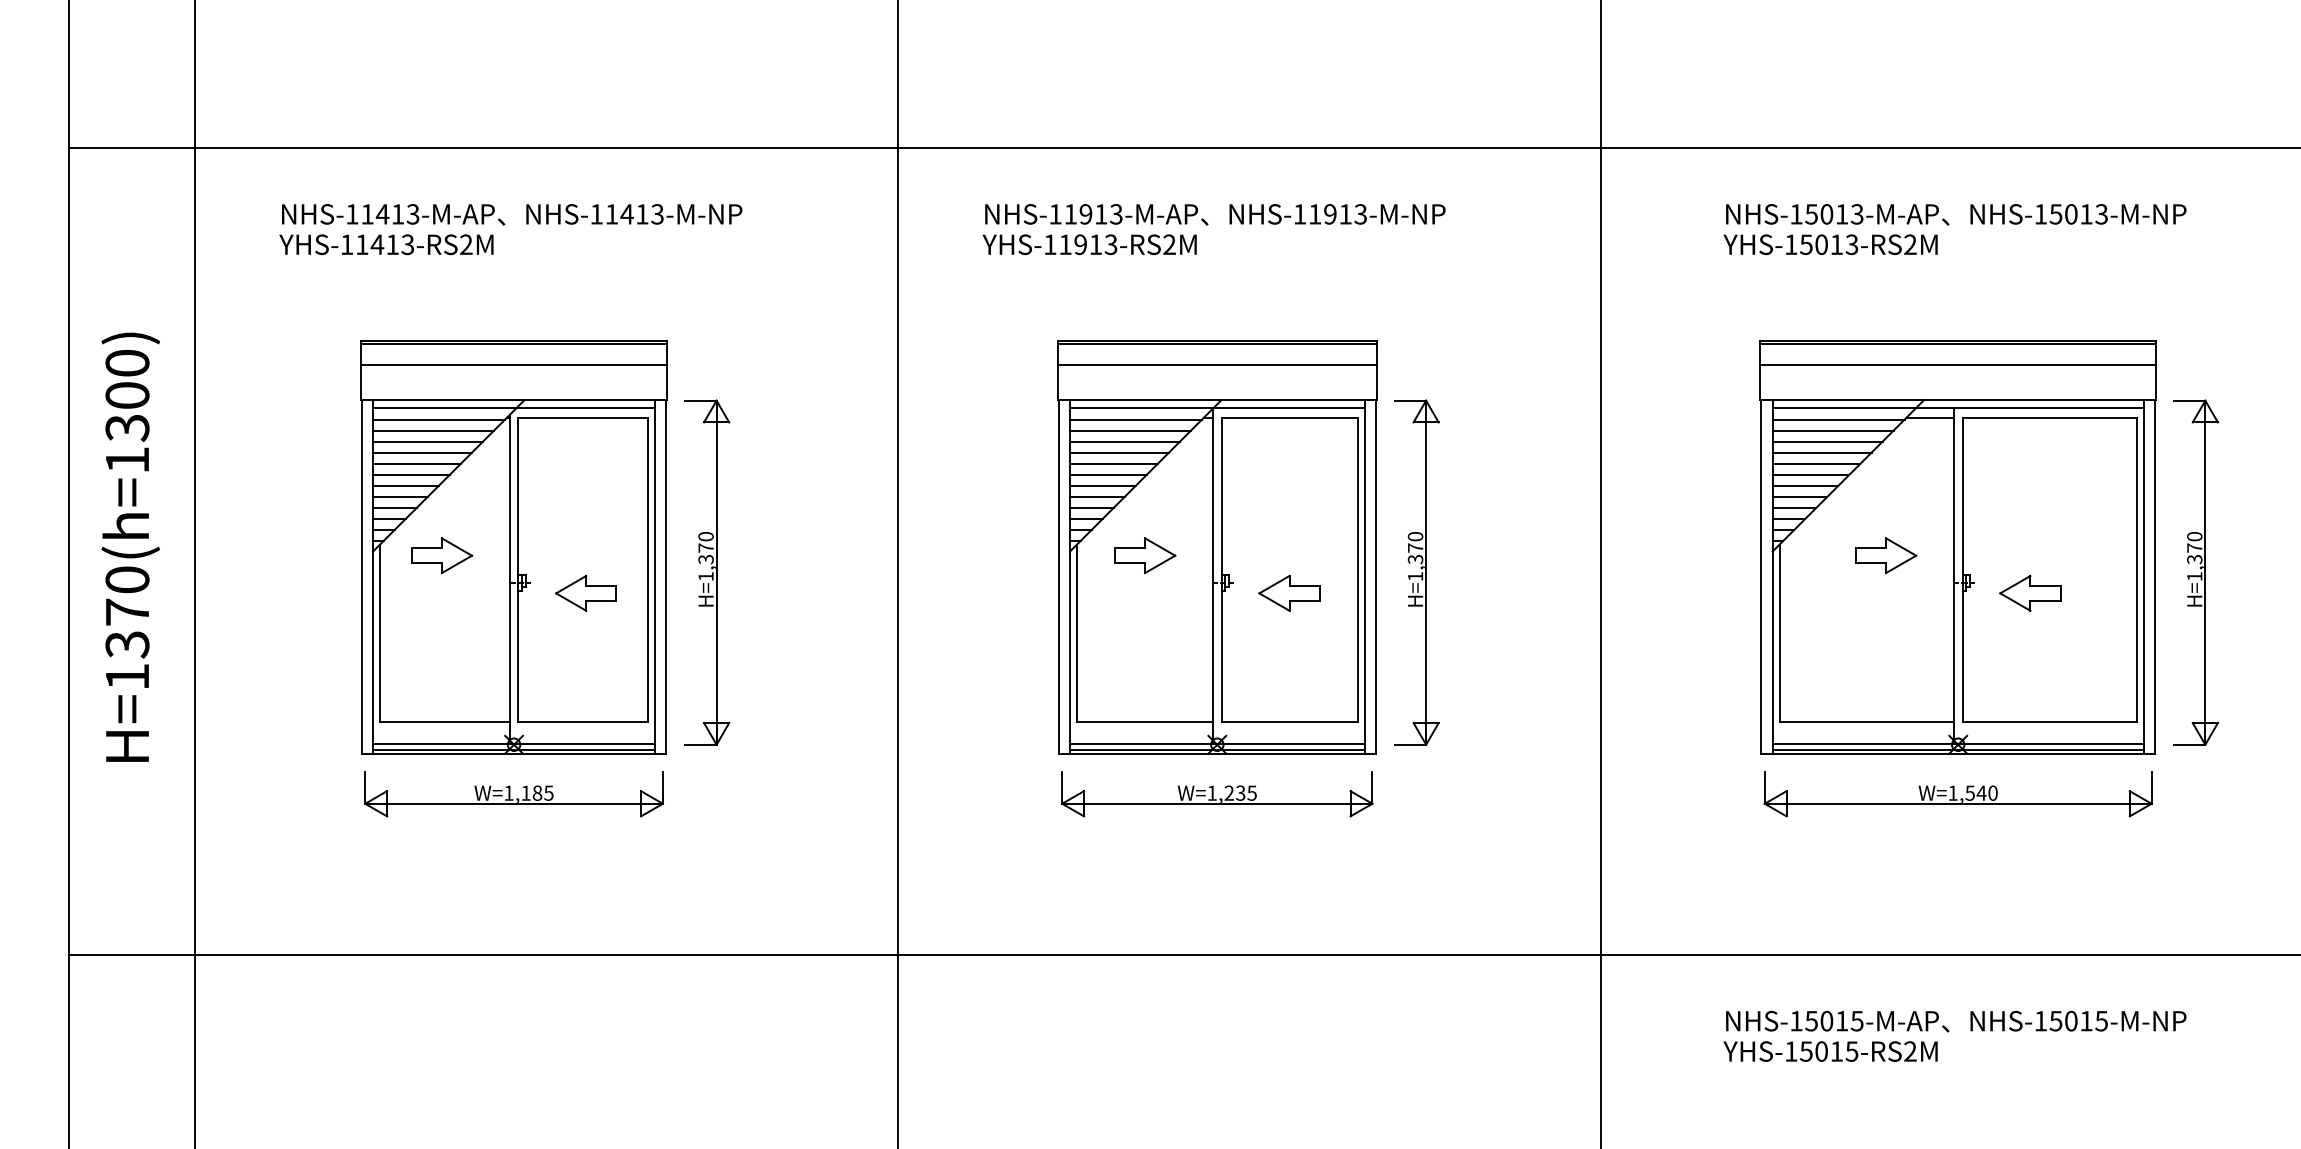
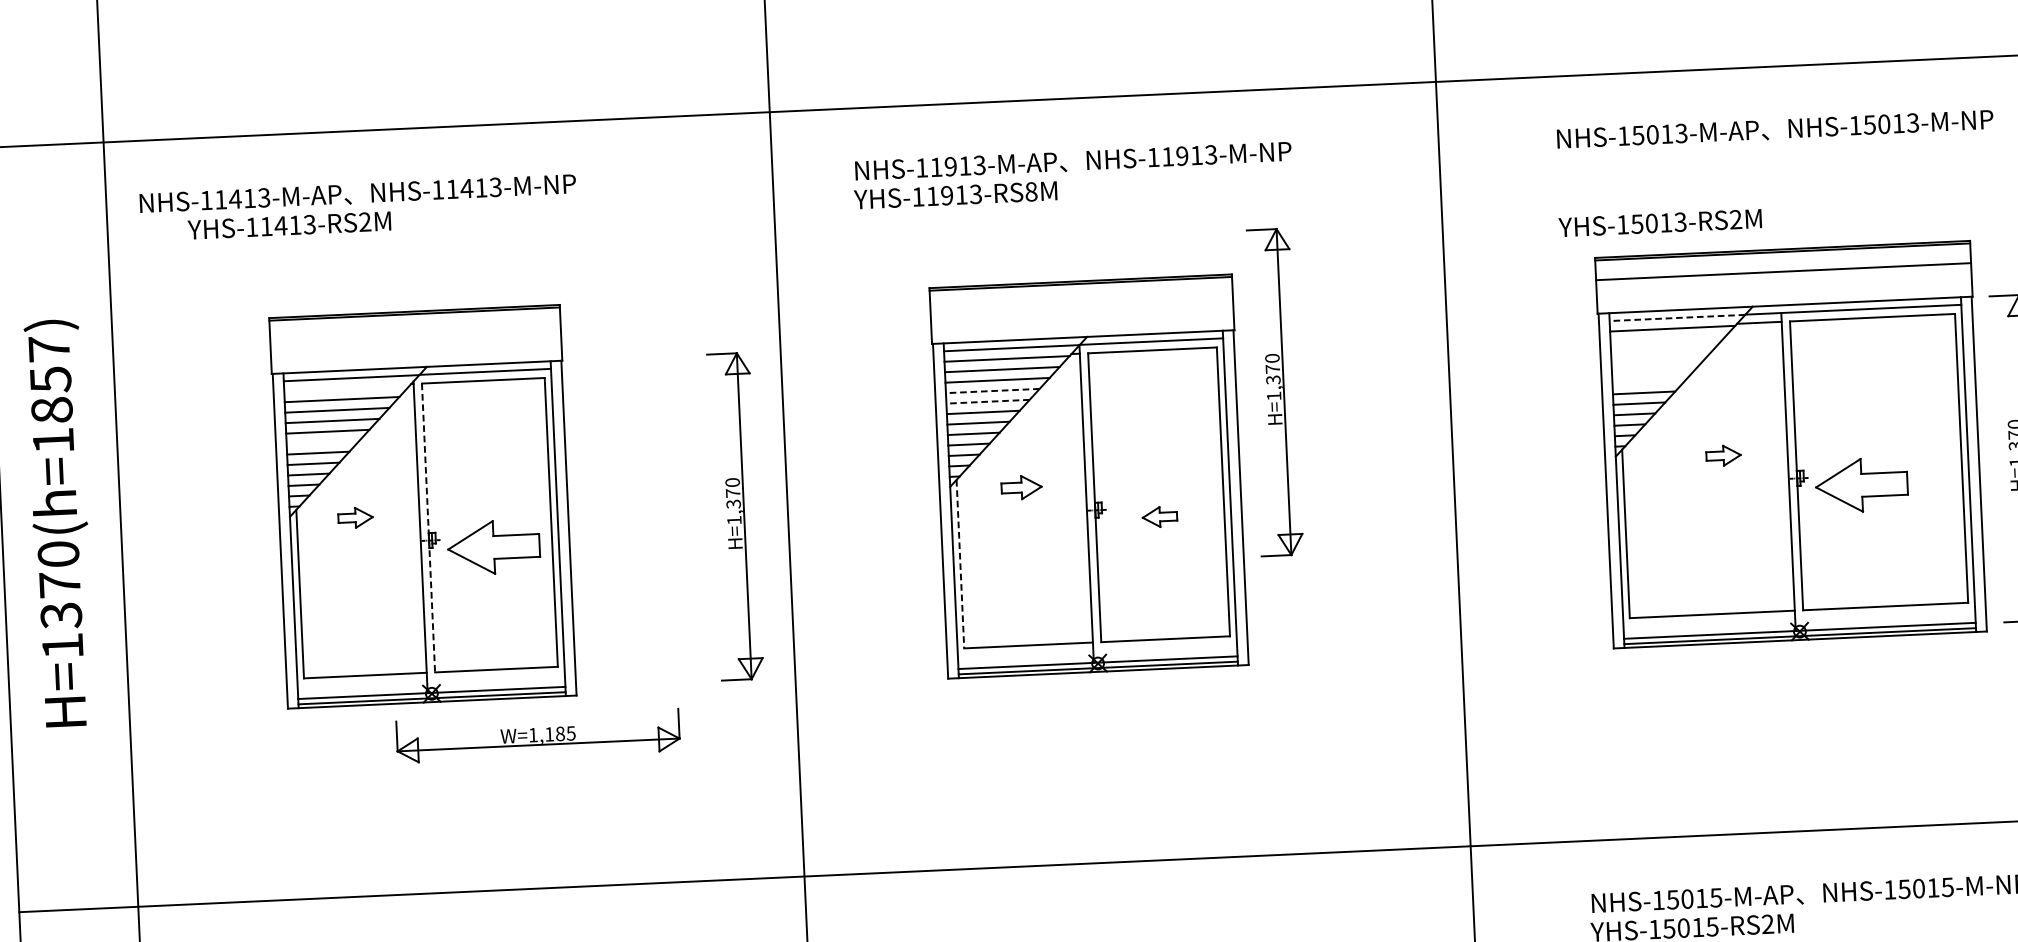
text: (512, 214) -> (358, 193), moved
text: (1169, 244) -> (1031, 191), YHS-11913-RS2M -> YHS-11913-RS8M
text: (1830, 244) -> (1660, 222), moved
line: (513, 364) -> (414, 333), removed
line: (1216, 364) -> (1080, 303), removed
text: (127, 395) -> (50, 379), H=1370(h=1300) -> H=1370(h=1857)
line: (1844, 408) -> (1677, 317), solid -> dashed
line: (439, 419) -> (347, 388), removed
line: (1832, 430) -> (1667, 339), removed
line: (1827, 441) -> (1663, 349), removed
line: (1118, 452) -> (991, 390), solid -> dashed
line: (1821, 452) -> (1657, 360), removed
line: (1113, 463) -> (987, 401), solid -> dashed
line: (1816, 463) -> (1653, 371), removed
line: (411, 474) -> (323, 442), removed
line: (1810, 474) -> (1648, 381), removed
part: (442, 555) -> (355, 517), size x0.6
part: (1145, 555) -> (1021, 487), size x0.7
part: (1886, 555) -> (1723, 455), size x0.6
line: (518, 570) -> (428, 528), solid -> dashed
part: (707, 572) -> (735, 516), moved
part: (1416, 572) -> (1274, 392), moved
part: (585, 592) -> (493, 546), size x1.6
part: (2030, 592) -> (1861, 484), size x1.6
part: (1289, 593) -> (1159, 517), size x0.6
line: (1077, 633) -> (960, 564), solid -> dashed
part: (513, 794) -> (537, 736), moved
part: (1217, 794) -> (1100, 710), removed
part: (1957, 794) -> (1801, 678), removed

